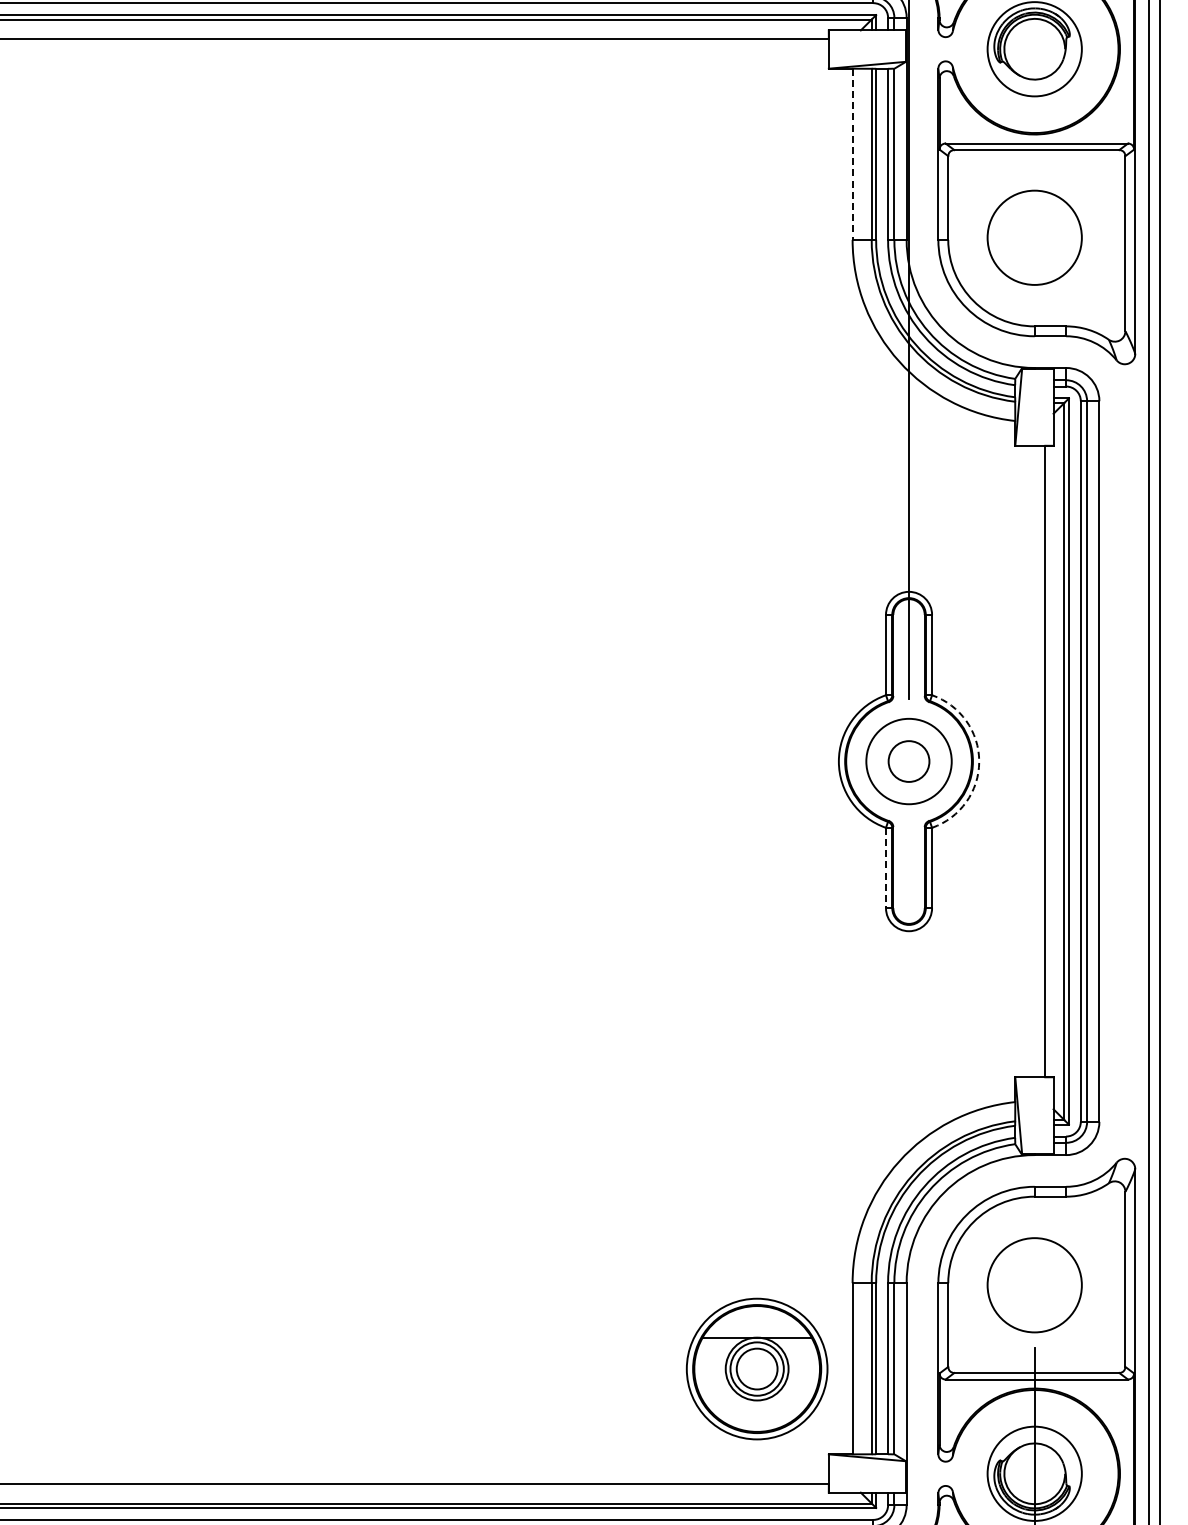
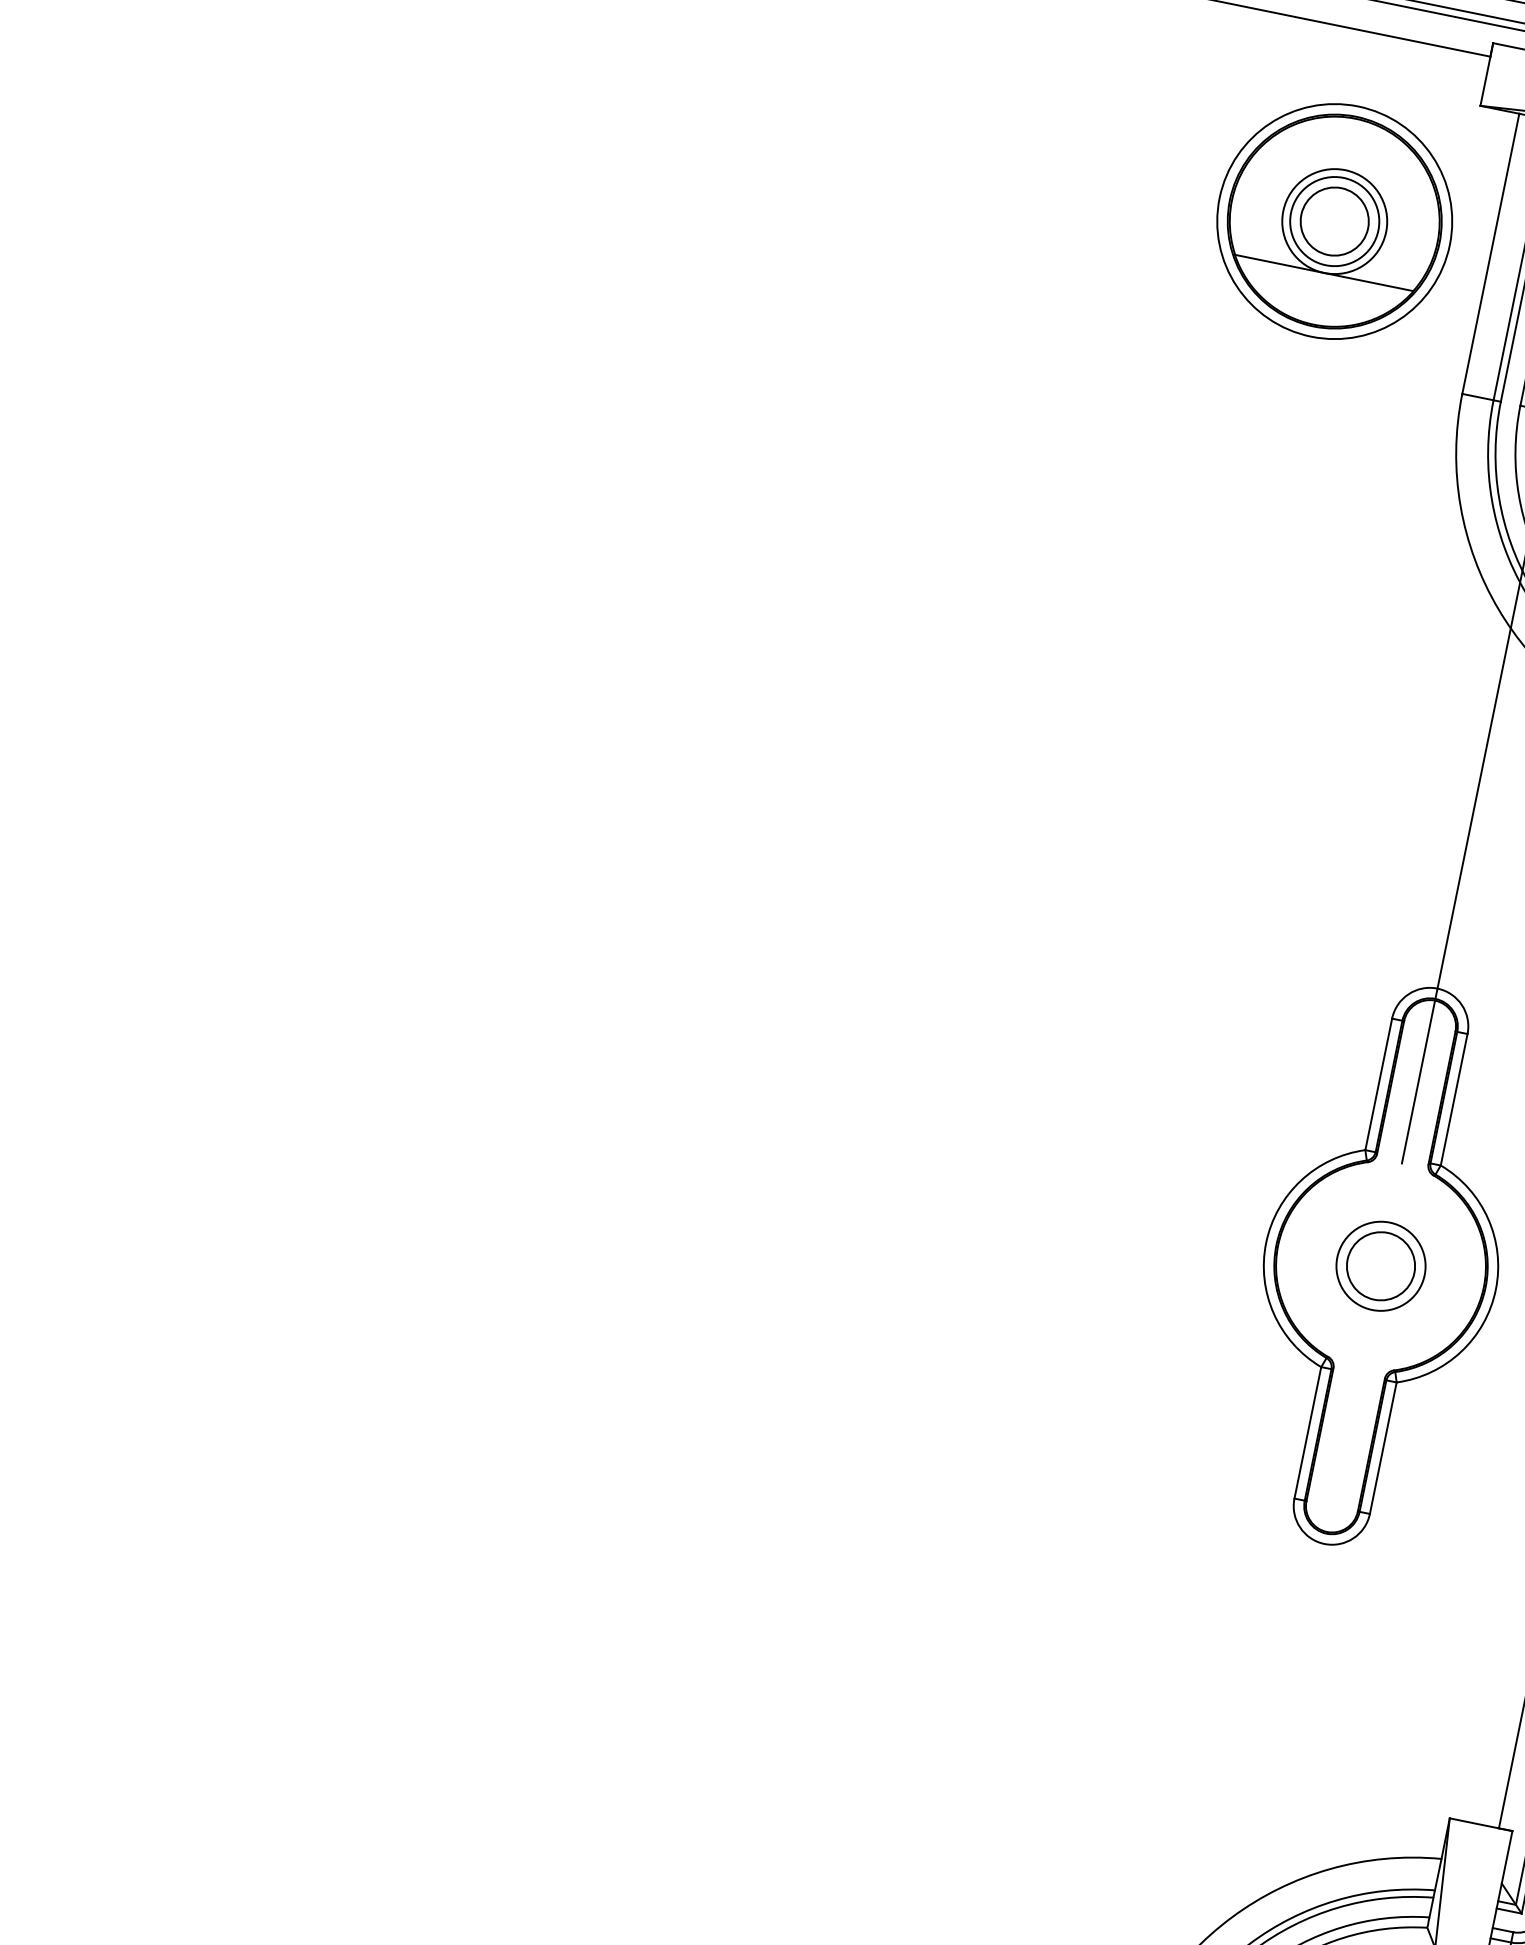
part: (756, 153) -> (1333, 220), added
line: (852, 154) -> (1490, 254), dashed -> solid
circle: (908, 761) -> (1380, 1266), size x0.62
arc: (979, 761) -> (1496, 1289), dashed -> solid
line: (886, 868) -> (1308, 1433), dashed -> solid

